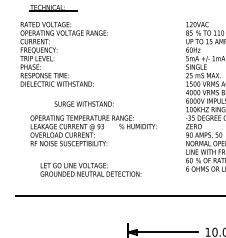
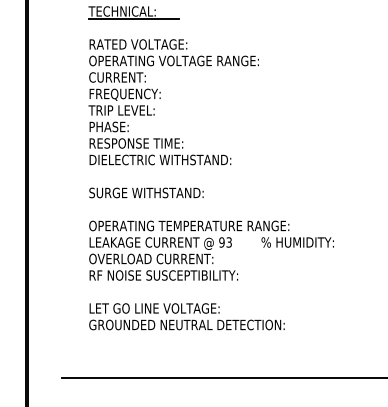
text: (63, 54) -> (172, 102), moved
text: (83, 103) -> (145, 191), moved
text: (90, 169) -> (186, 316), moved

